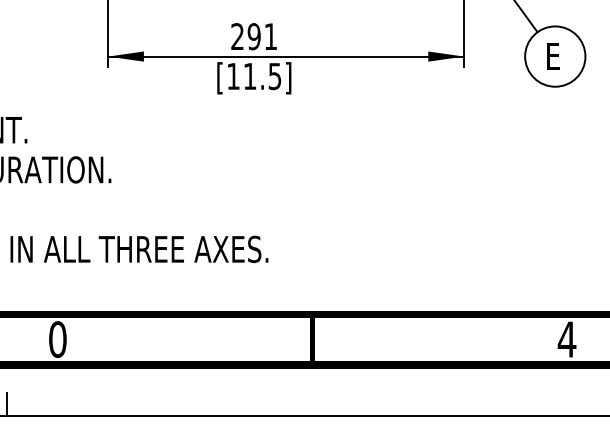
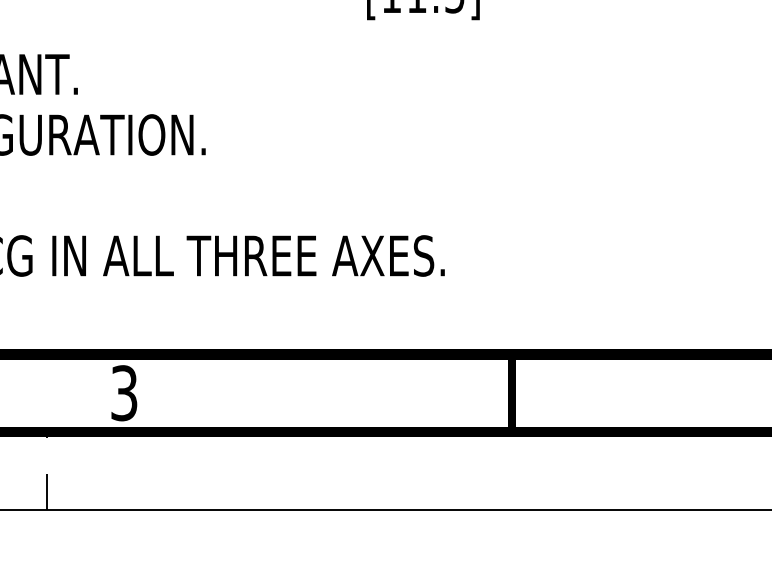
text: (57, 339) -> (123, 393), 0 -> 3

